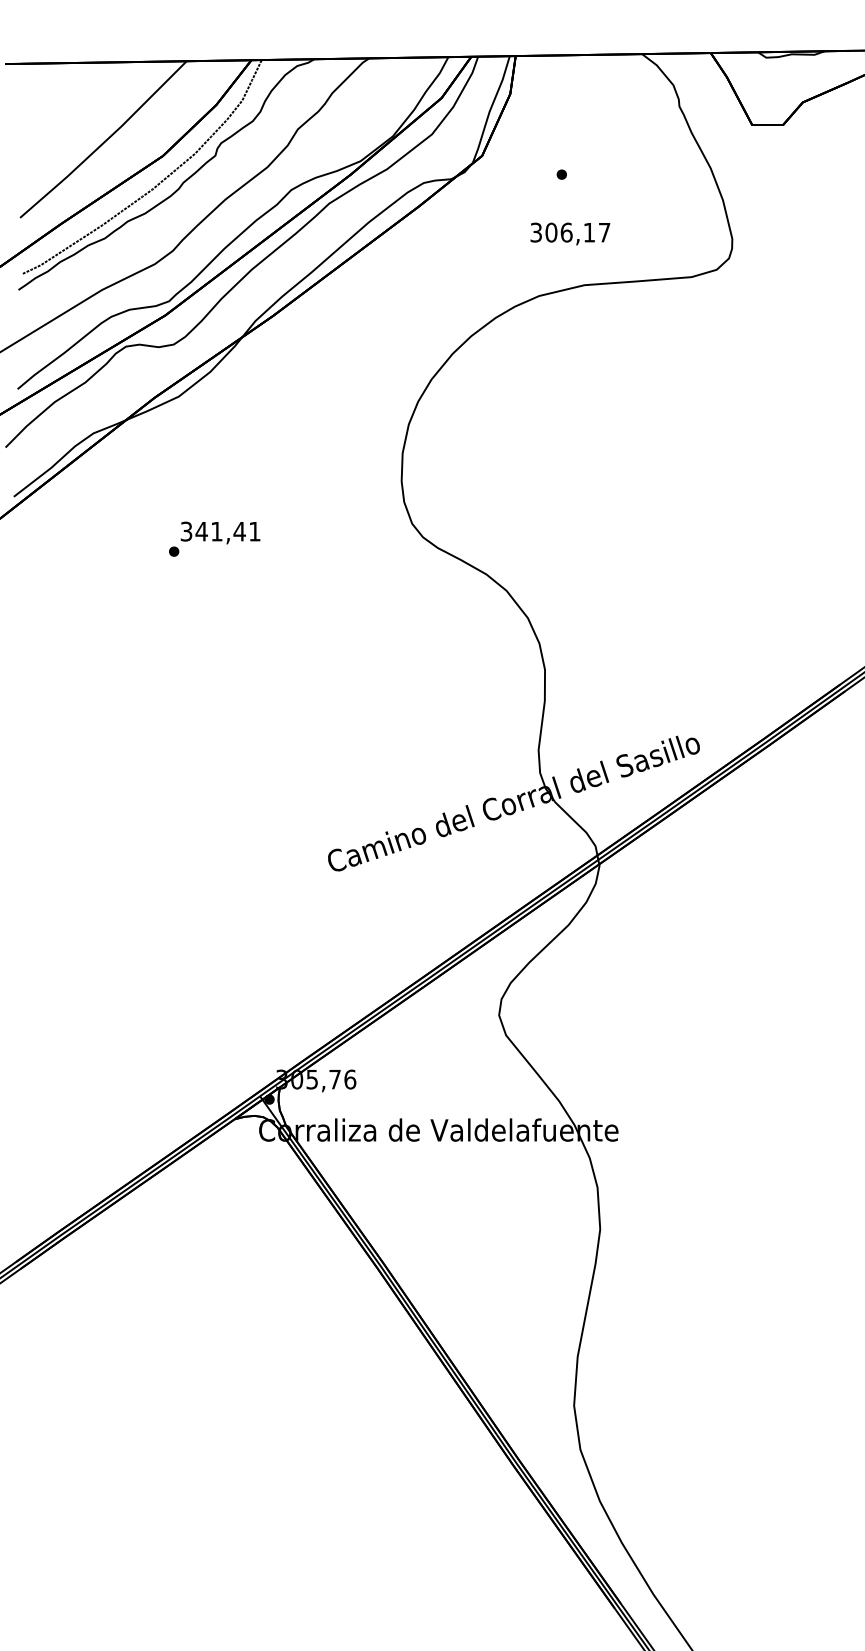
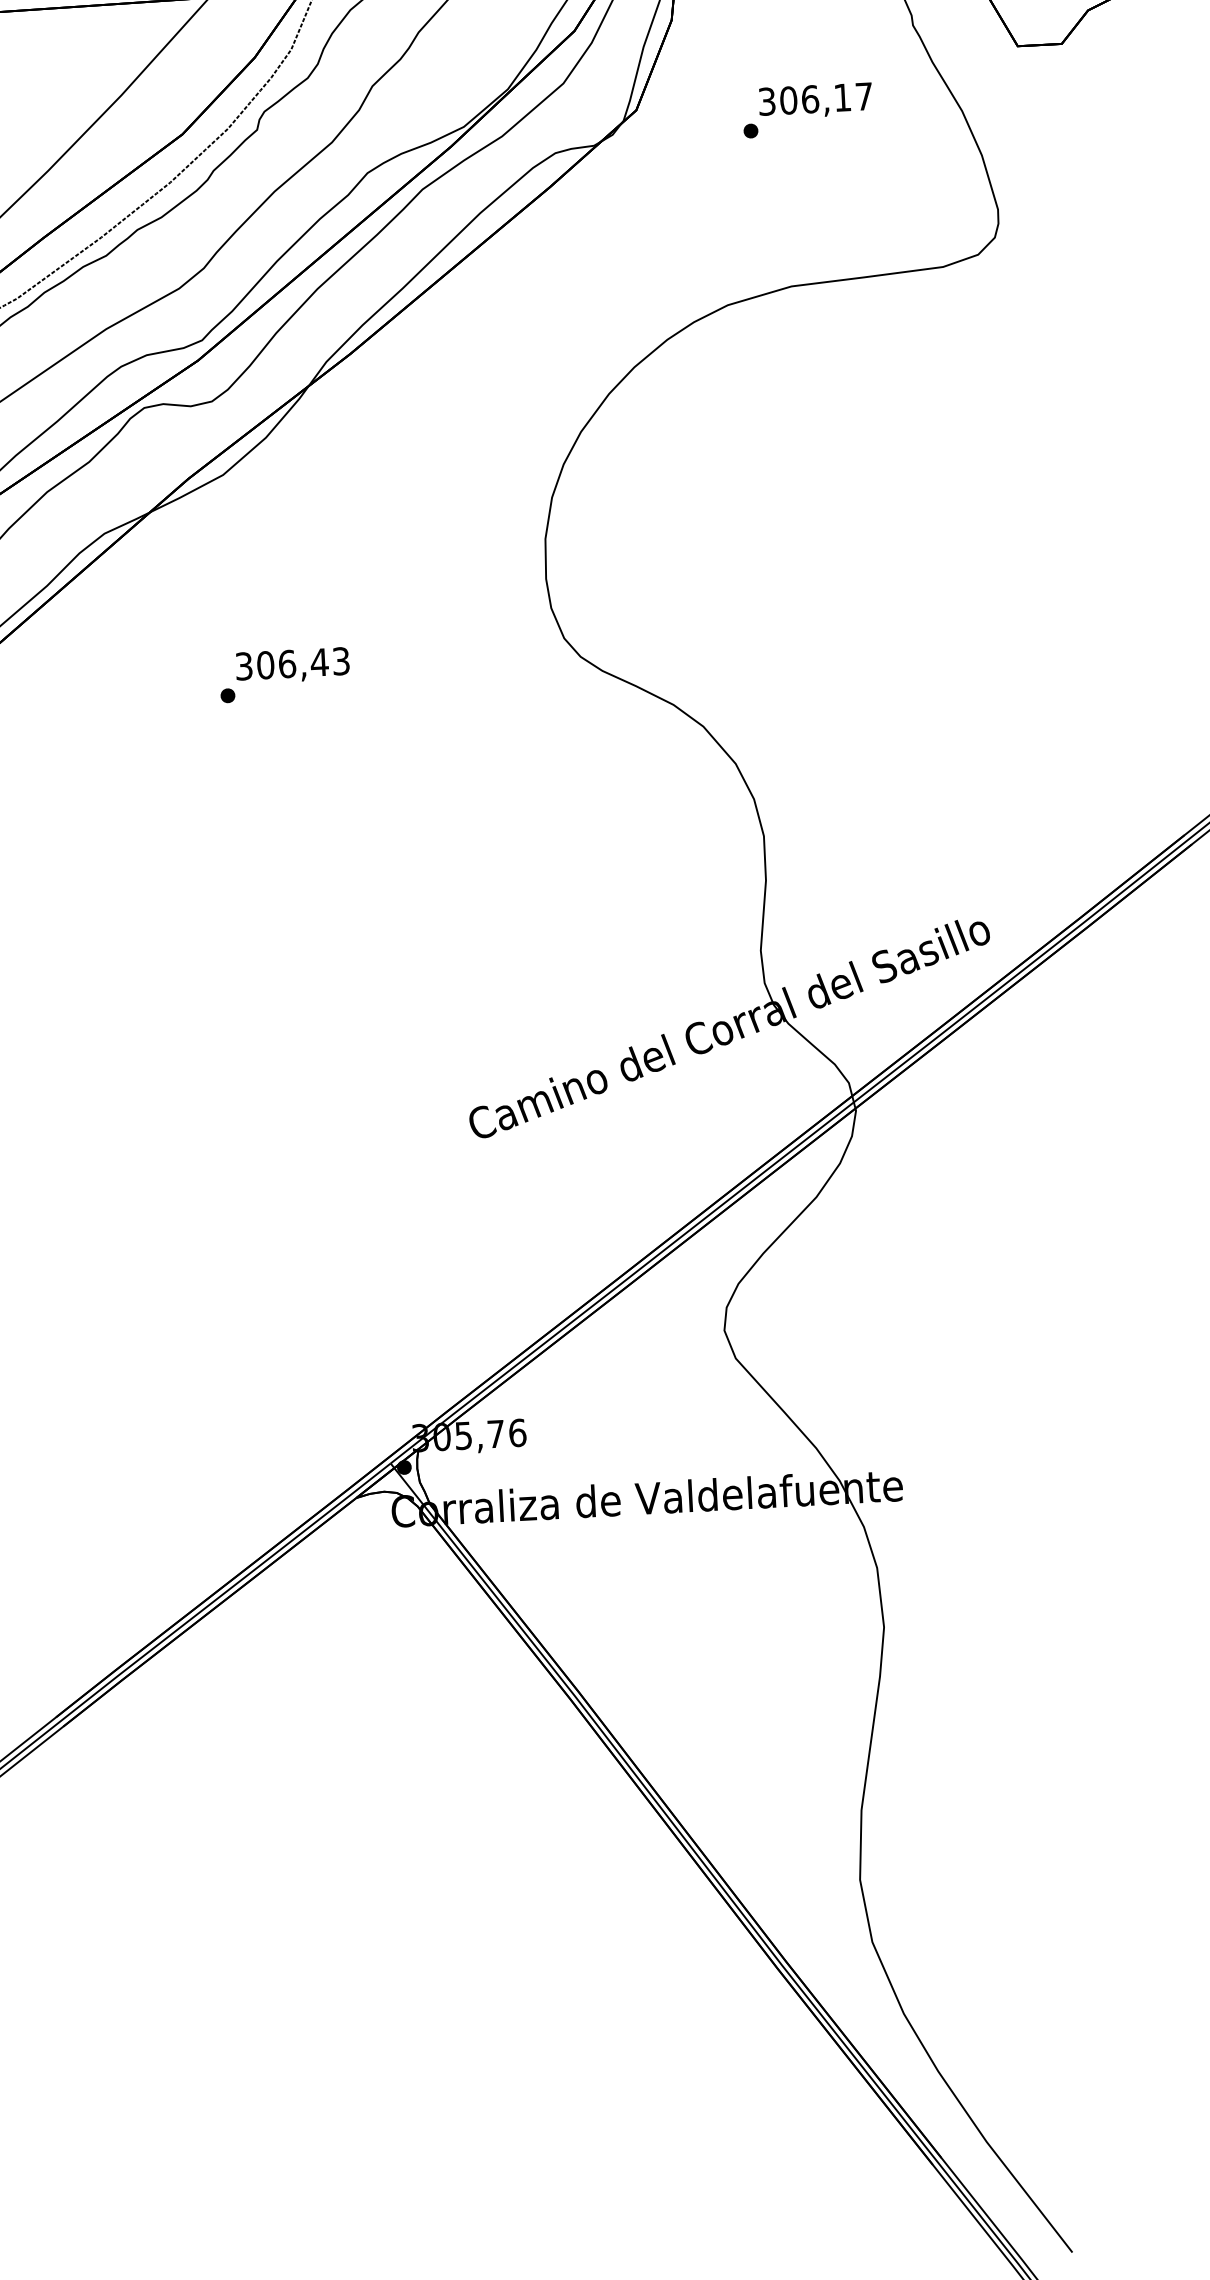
text: (570, 233) -> (815, 100), moved
text: (227, 531) -> (302, 663), 341,41 -> 306,43

